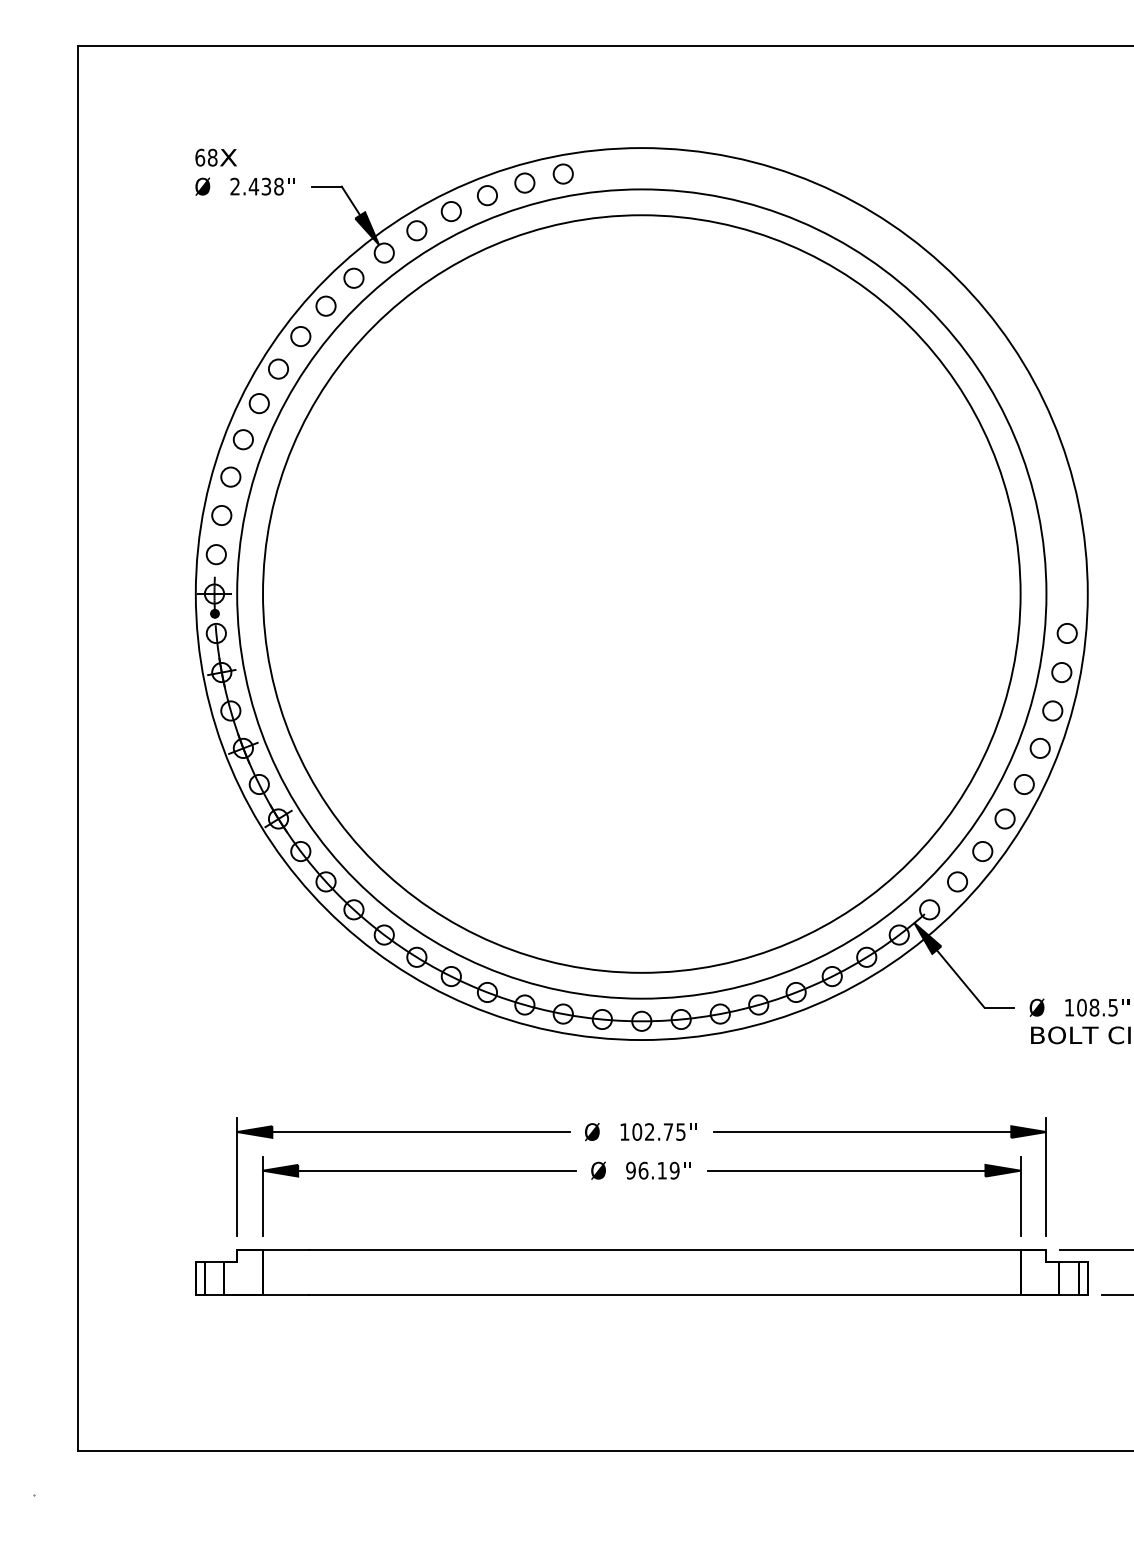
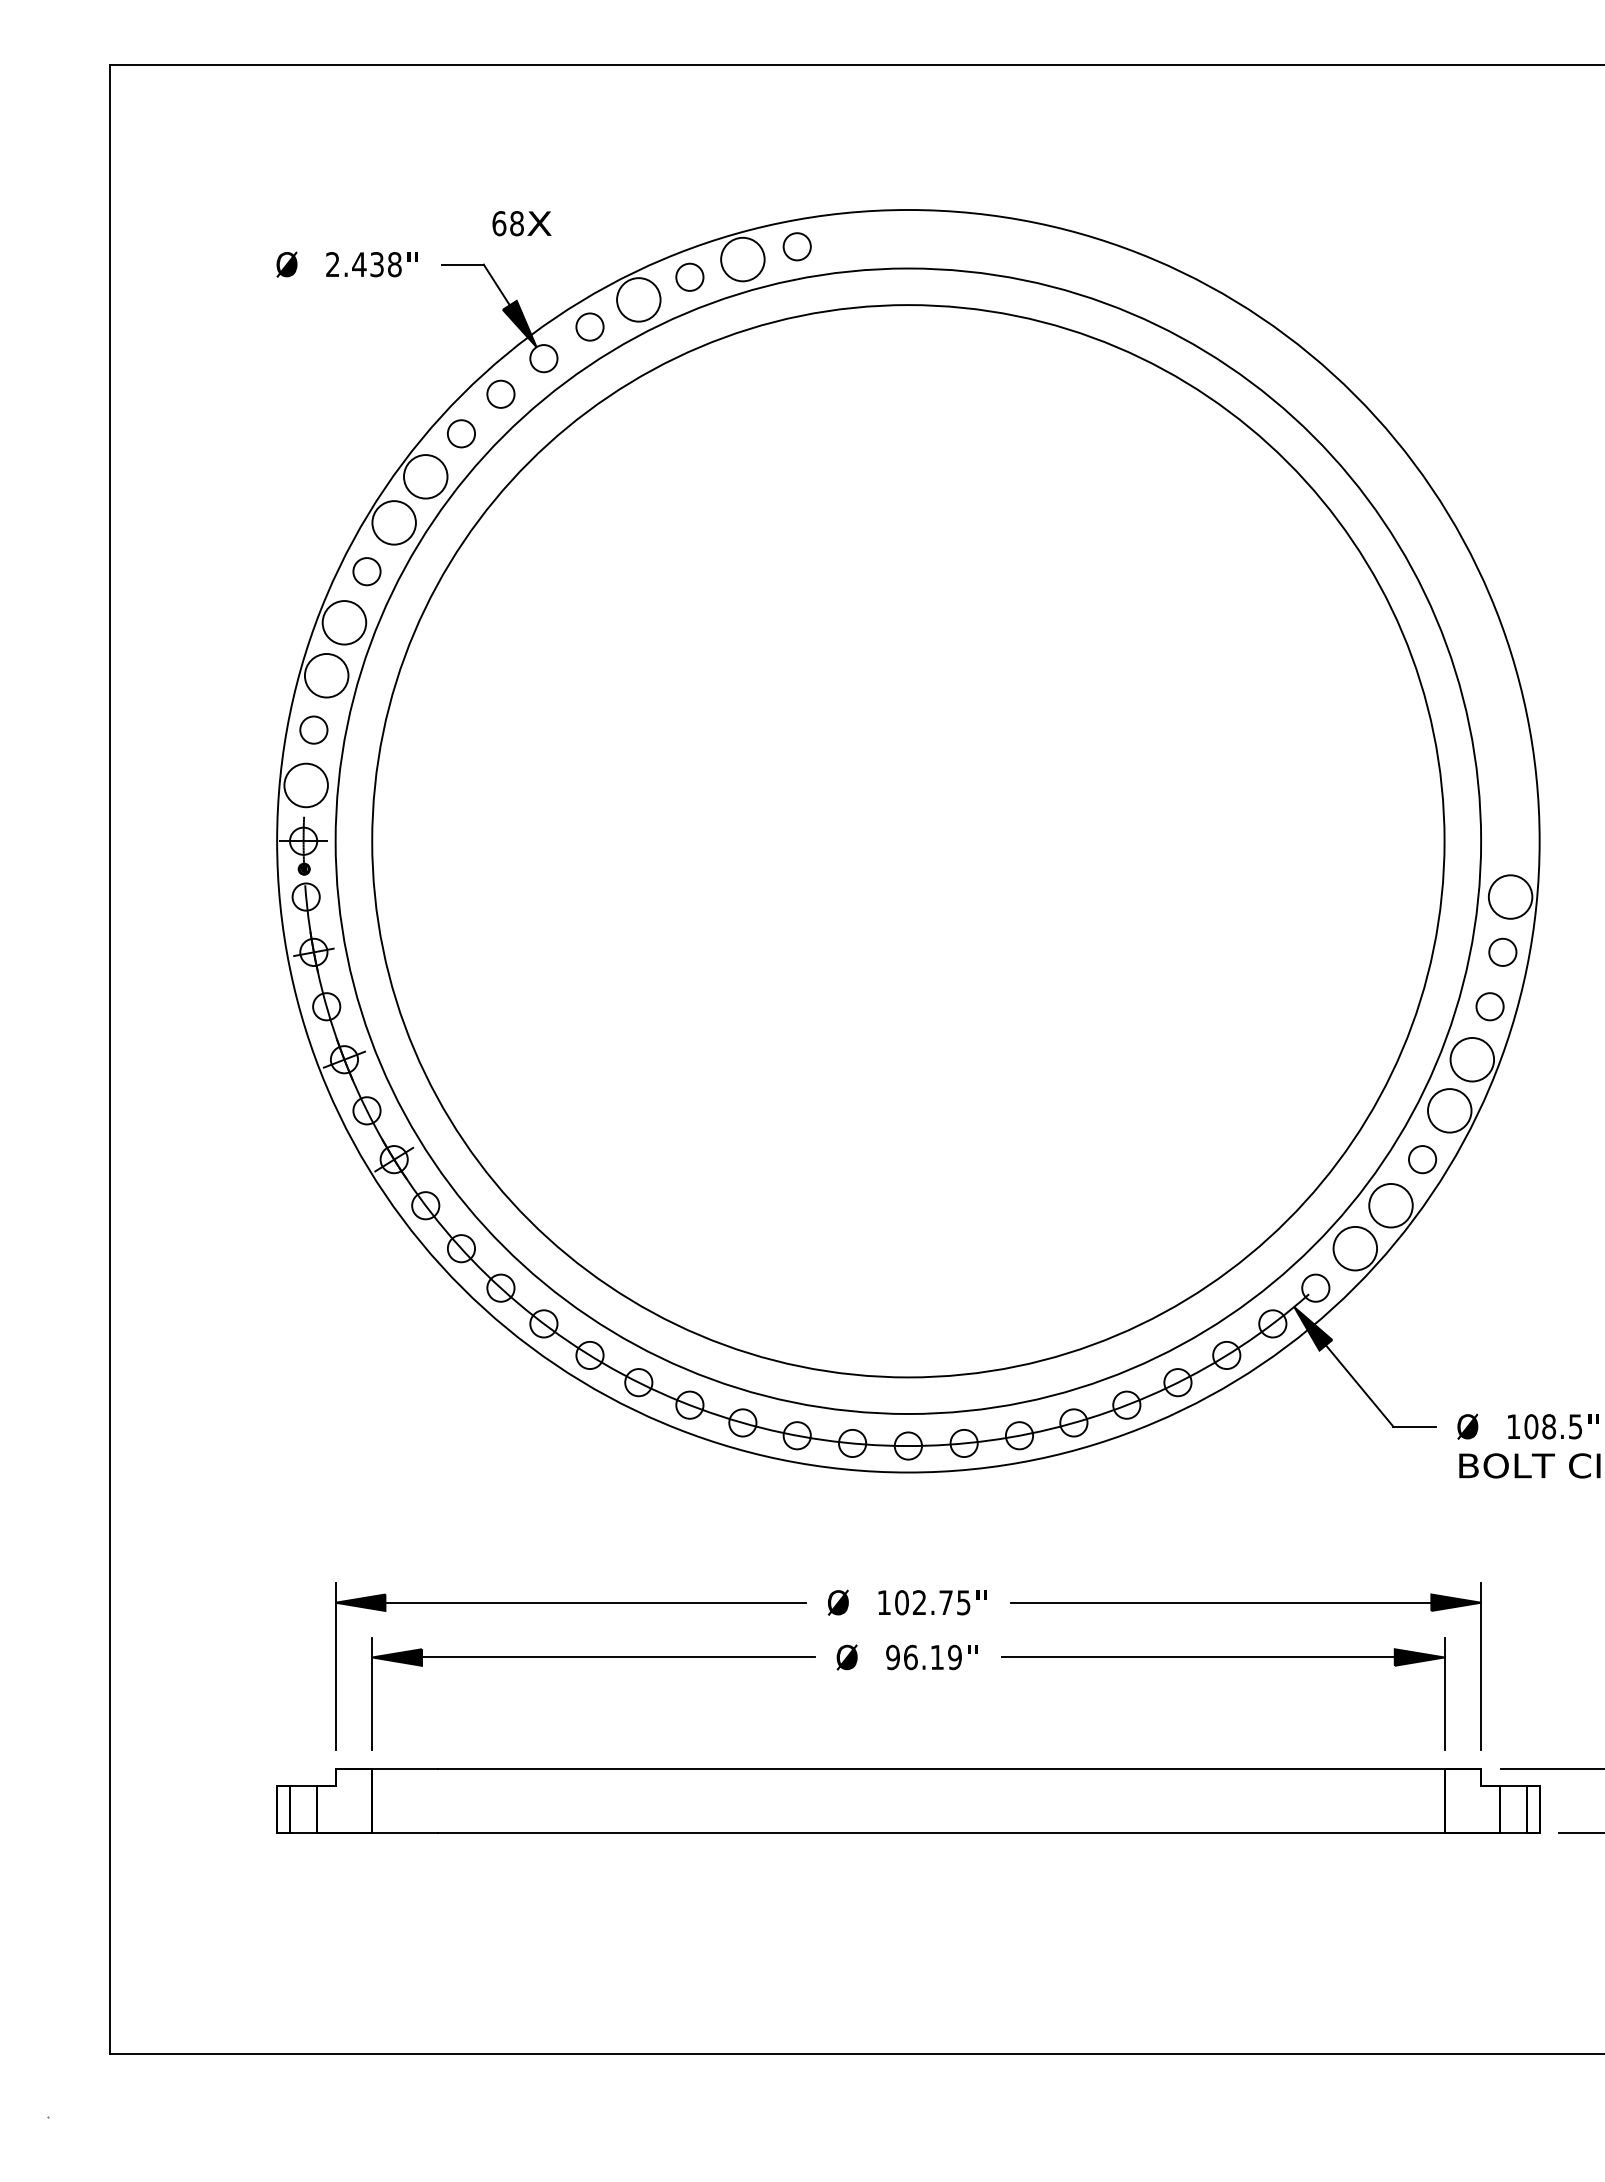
text: (215, 157) -> (521, 223), moved
circle: (524, 183) -> (742, 259), size x1.6
circle: (451, 211) -> (638, 299), size x1.6
circle: (300, 336) -> (425, 476), size x1.6
circle: (278, 368) -> (393, 522), size x1.6
circle: (243, 439) -> (344, 622), size x1.6
circle: (230, 476) -> (326, 675), size x1.6
circle: (215, 554) -> (305, 785), size x1.6
circle: (1067, 633) -> (1510, 896), size x1.6
circle: (1039, 748) -> (1471, 1059), size x1.6
circle: (1024, 784) -> (1449, 1110), size x1.6
circle: (982, 851) -> (1390, 1205), size x1.6
circle: (956, 881) -> (1354, 1248), size x1.6

